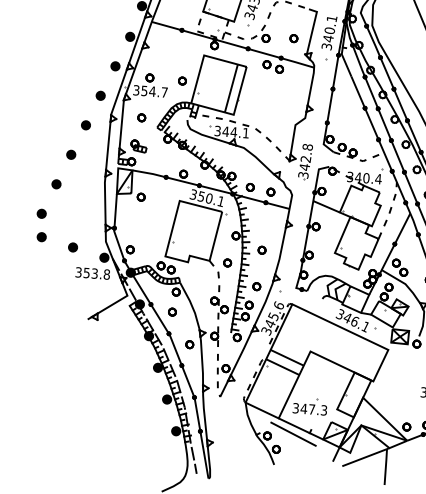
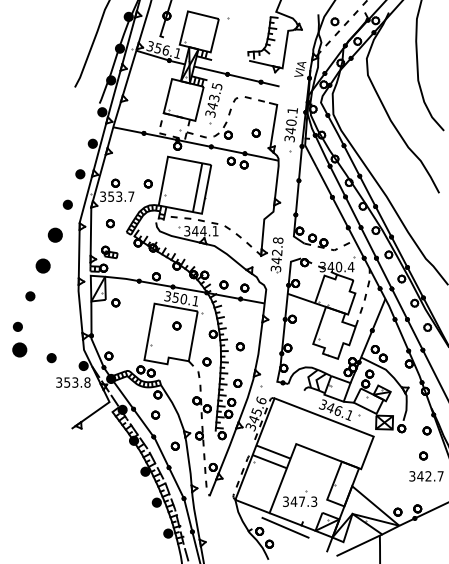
text: (151, 91) -> (118, 196), 354.7 -> 353.7
part: (86, 125) -> (55, 235), size x1.6
part: (70, 154) -> (42, 265), size x1.6
part: (199, 224) -> (176, 325), added
part: (41, 237) -> (19, 350), size x1.6

